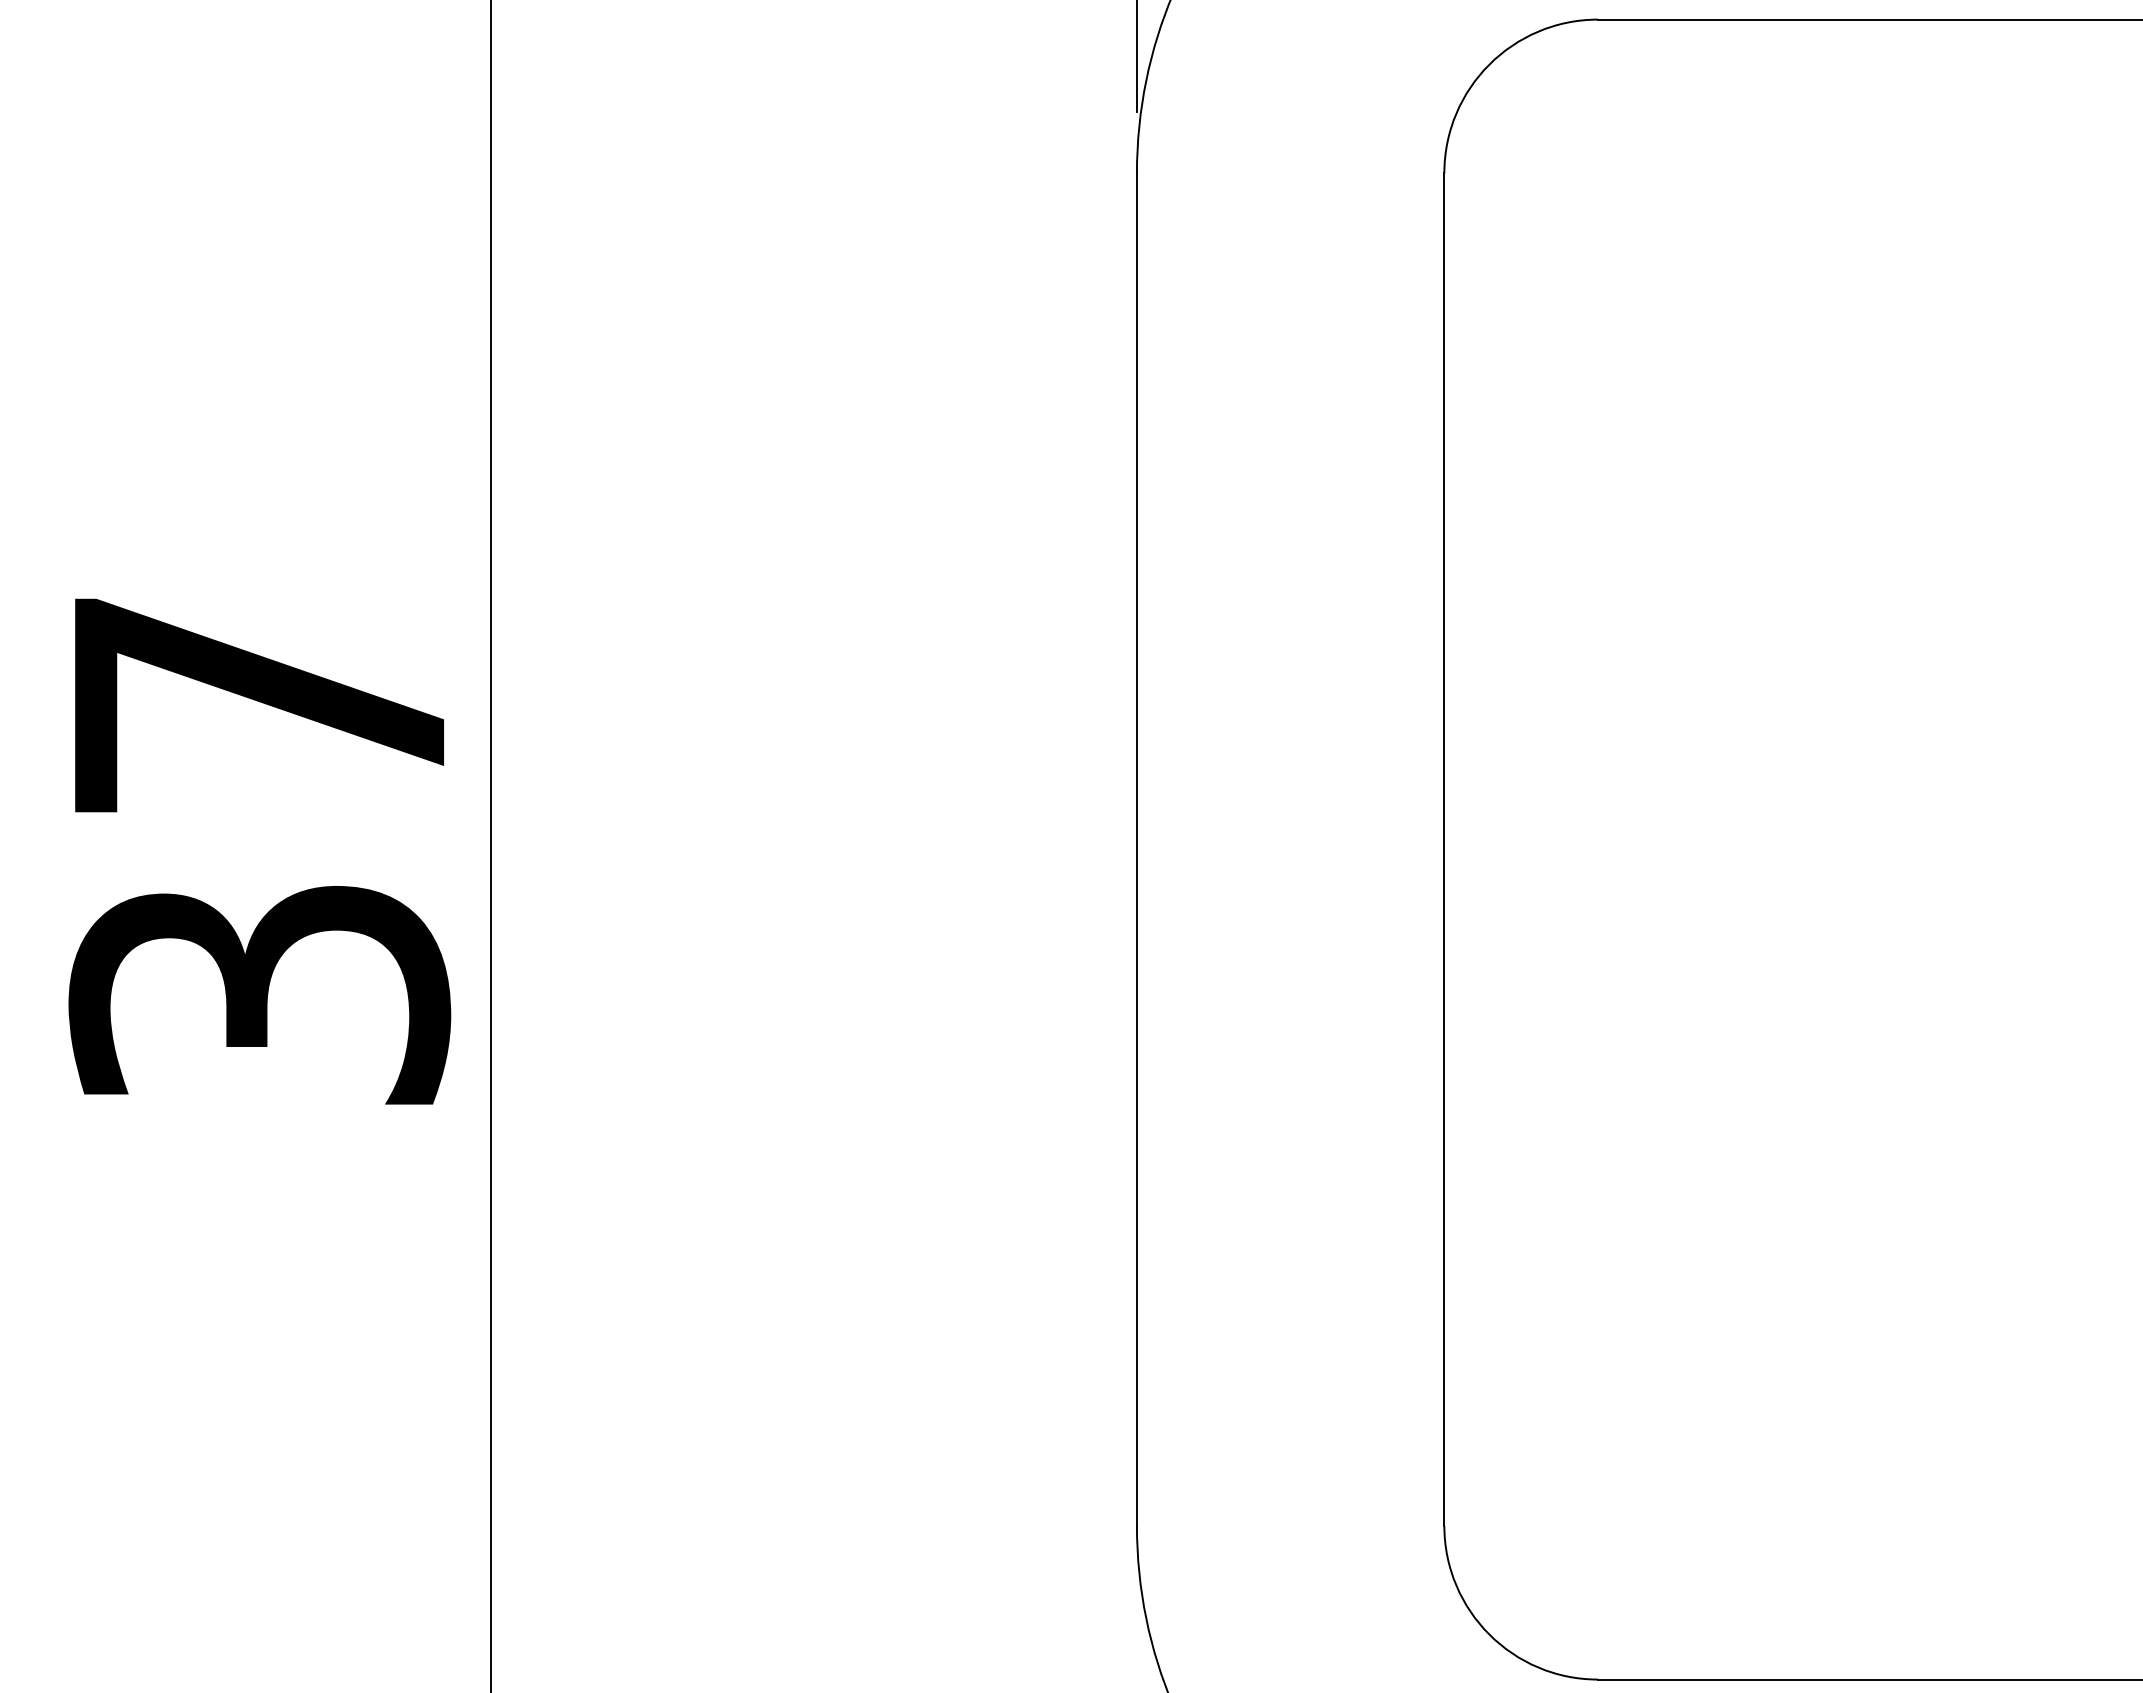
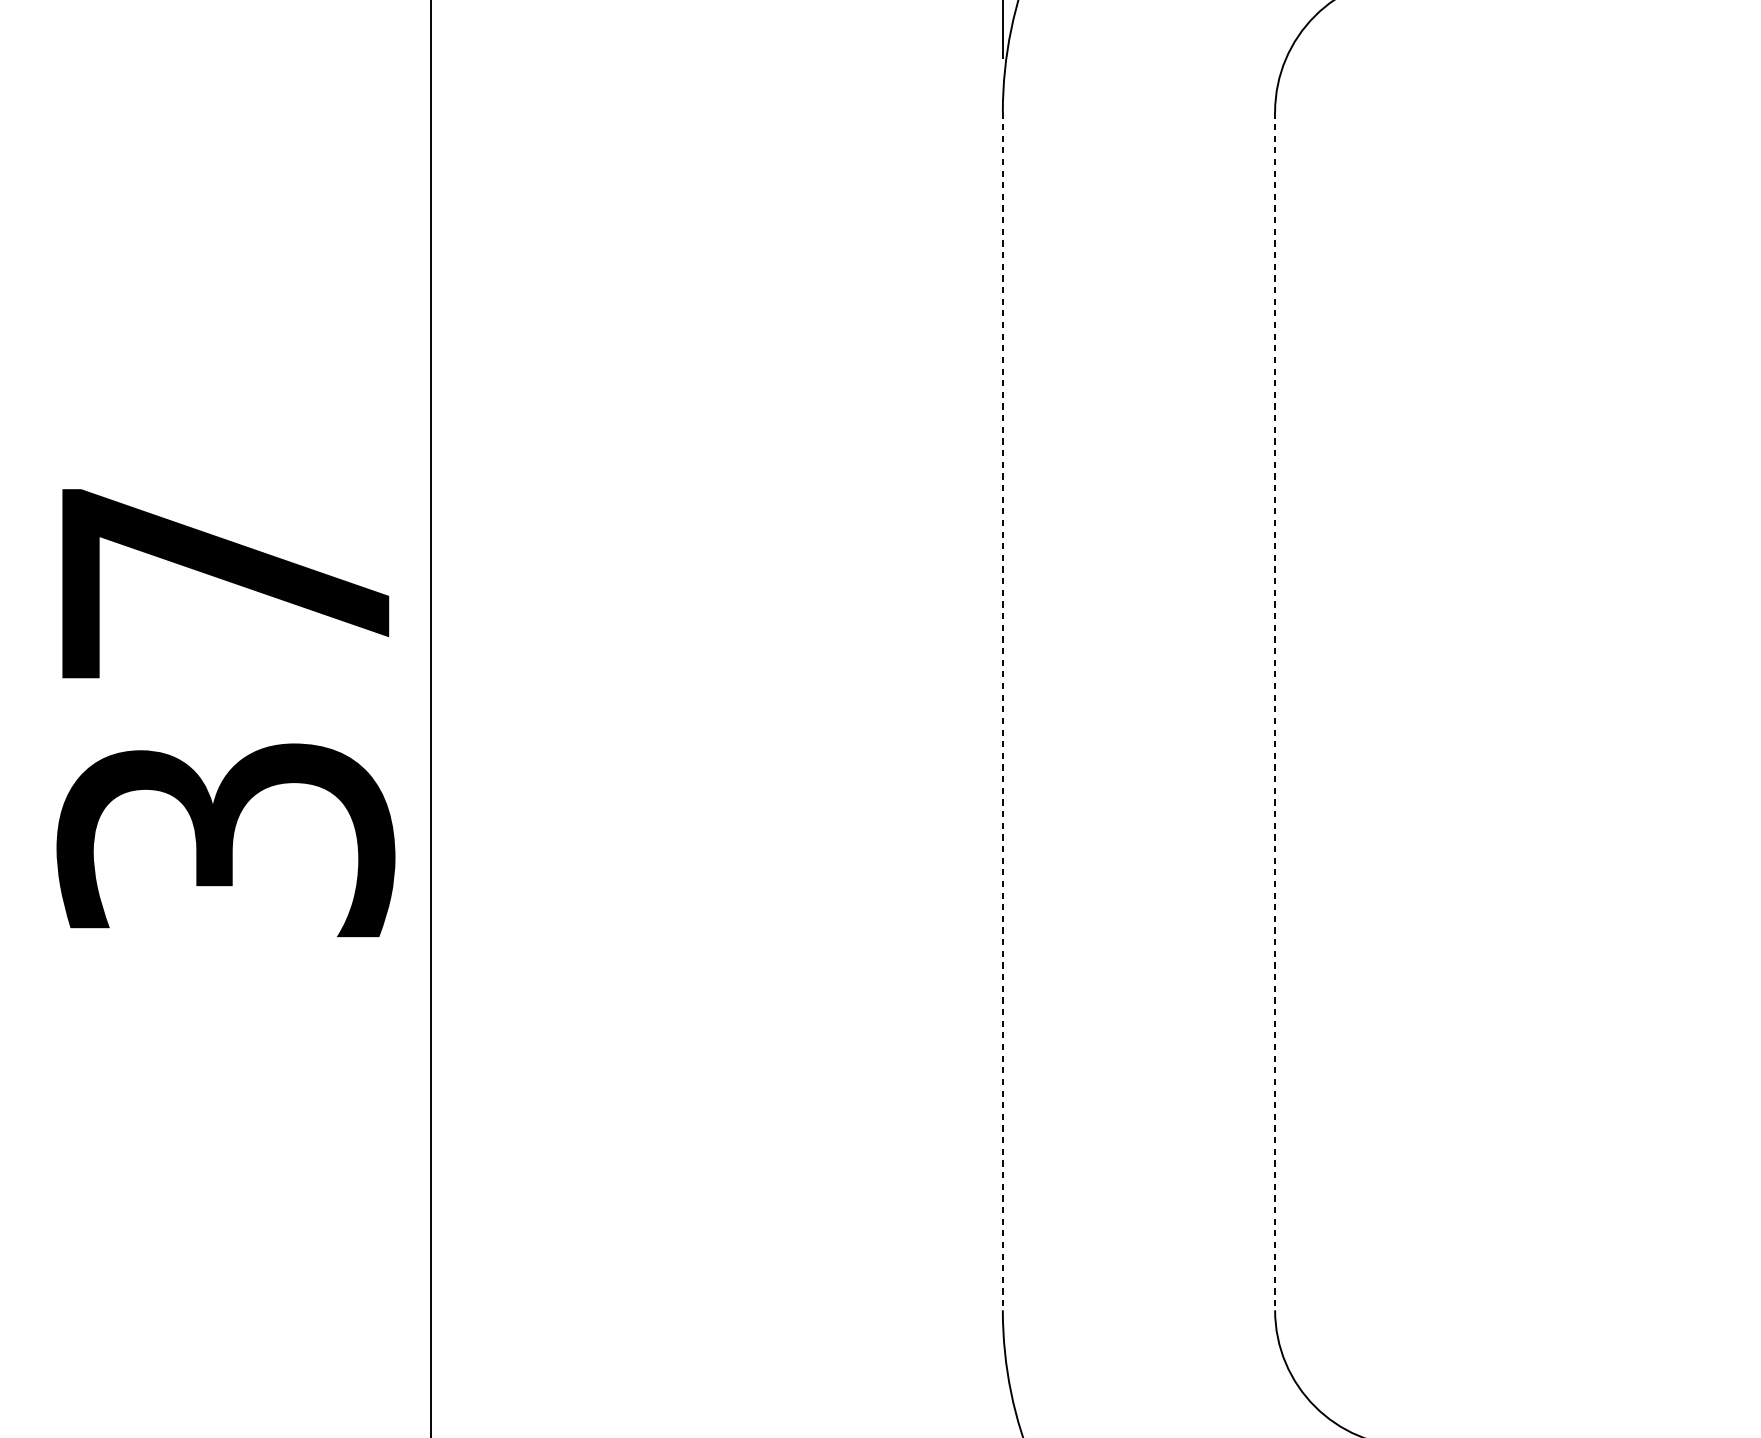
line: (1136, 850) -> (1002, 712), solid -> dashed
line: (1444, 850) -> (1275, 712), solid -> dashed

